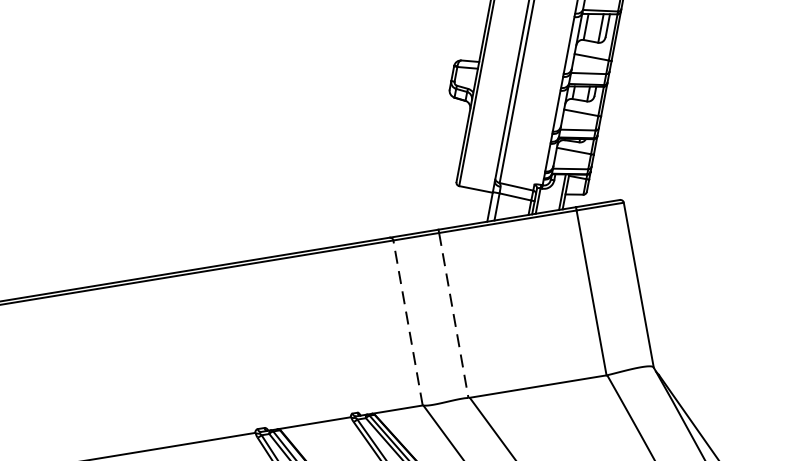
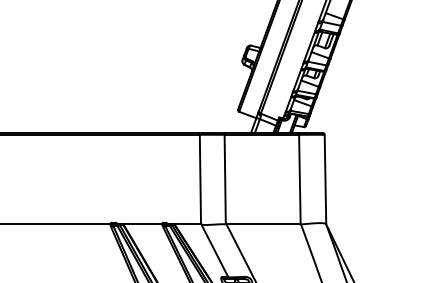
line: (454, 315) -> (225, 179), dashed -> solid
line: (408, 322) -> (200, 179), dashed -> solid

